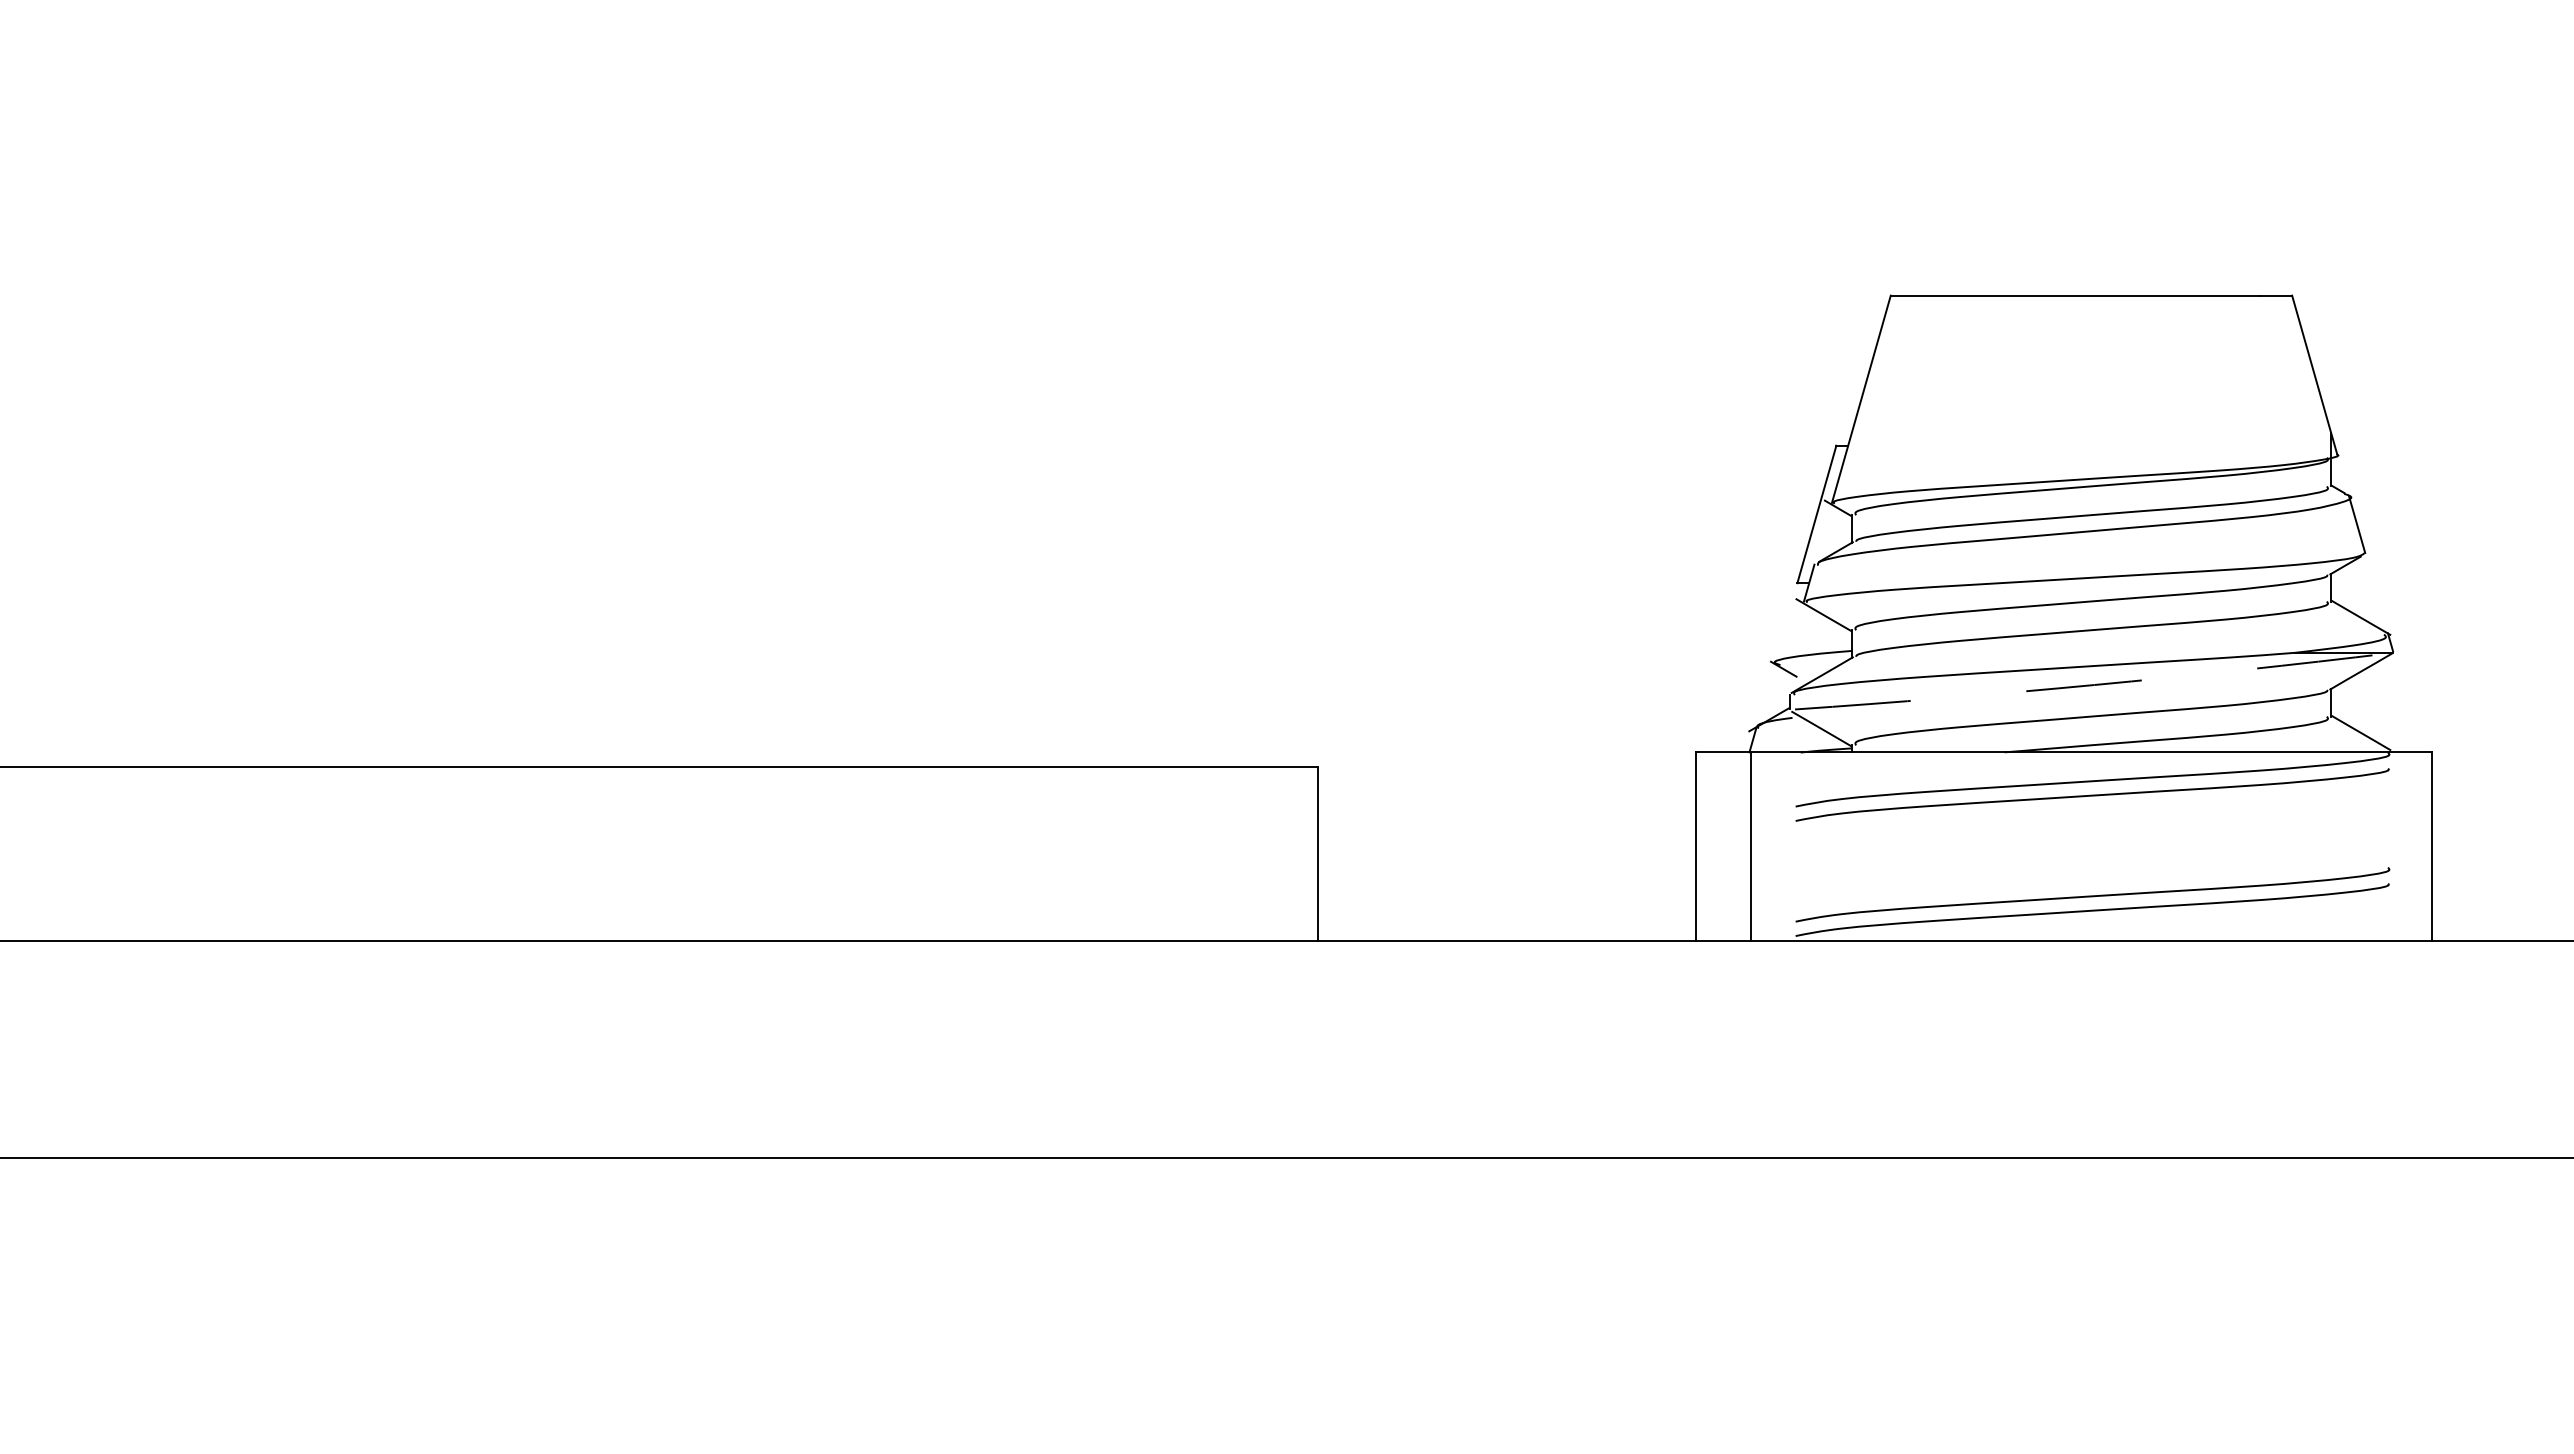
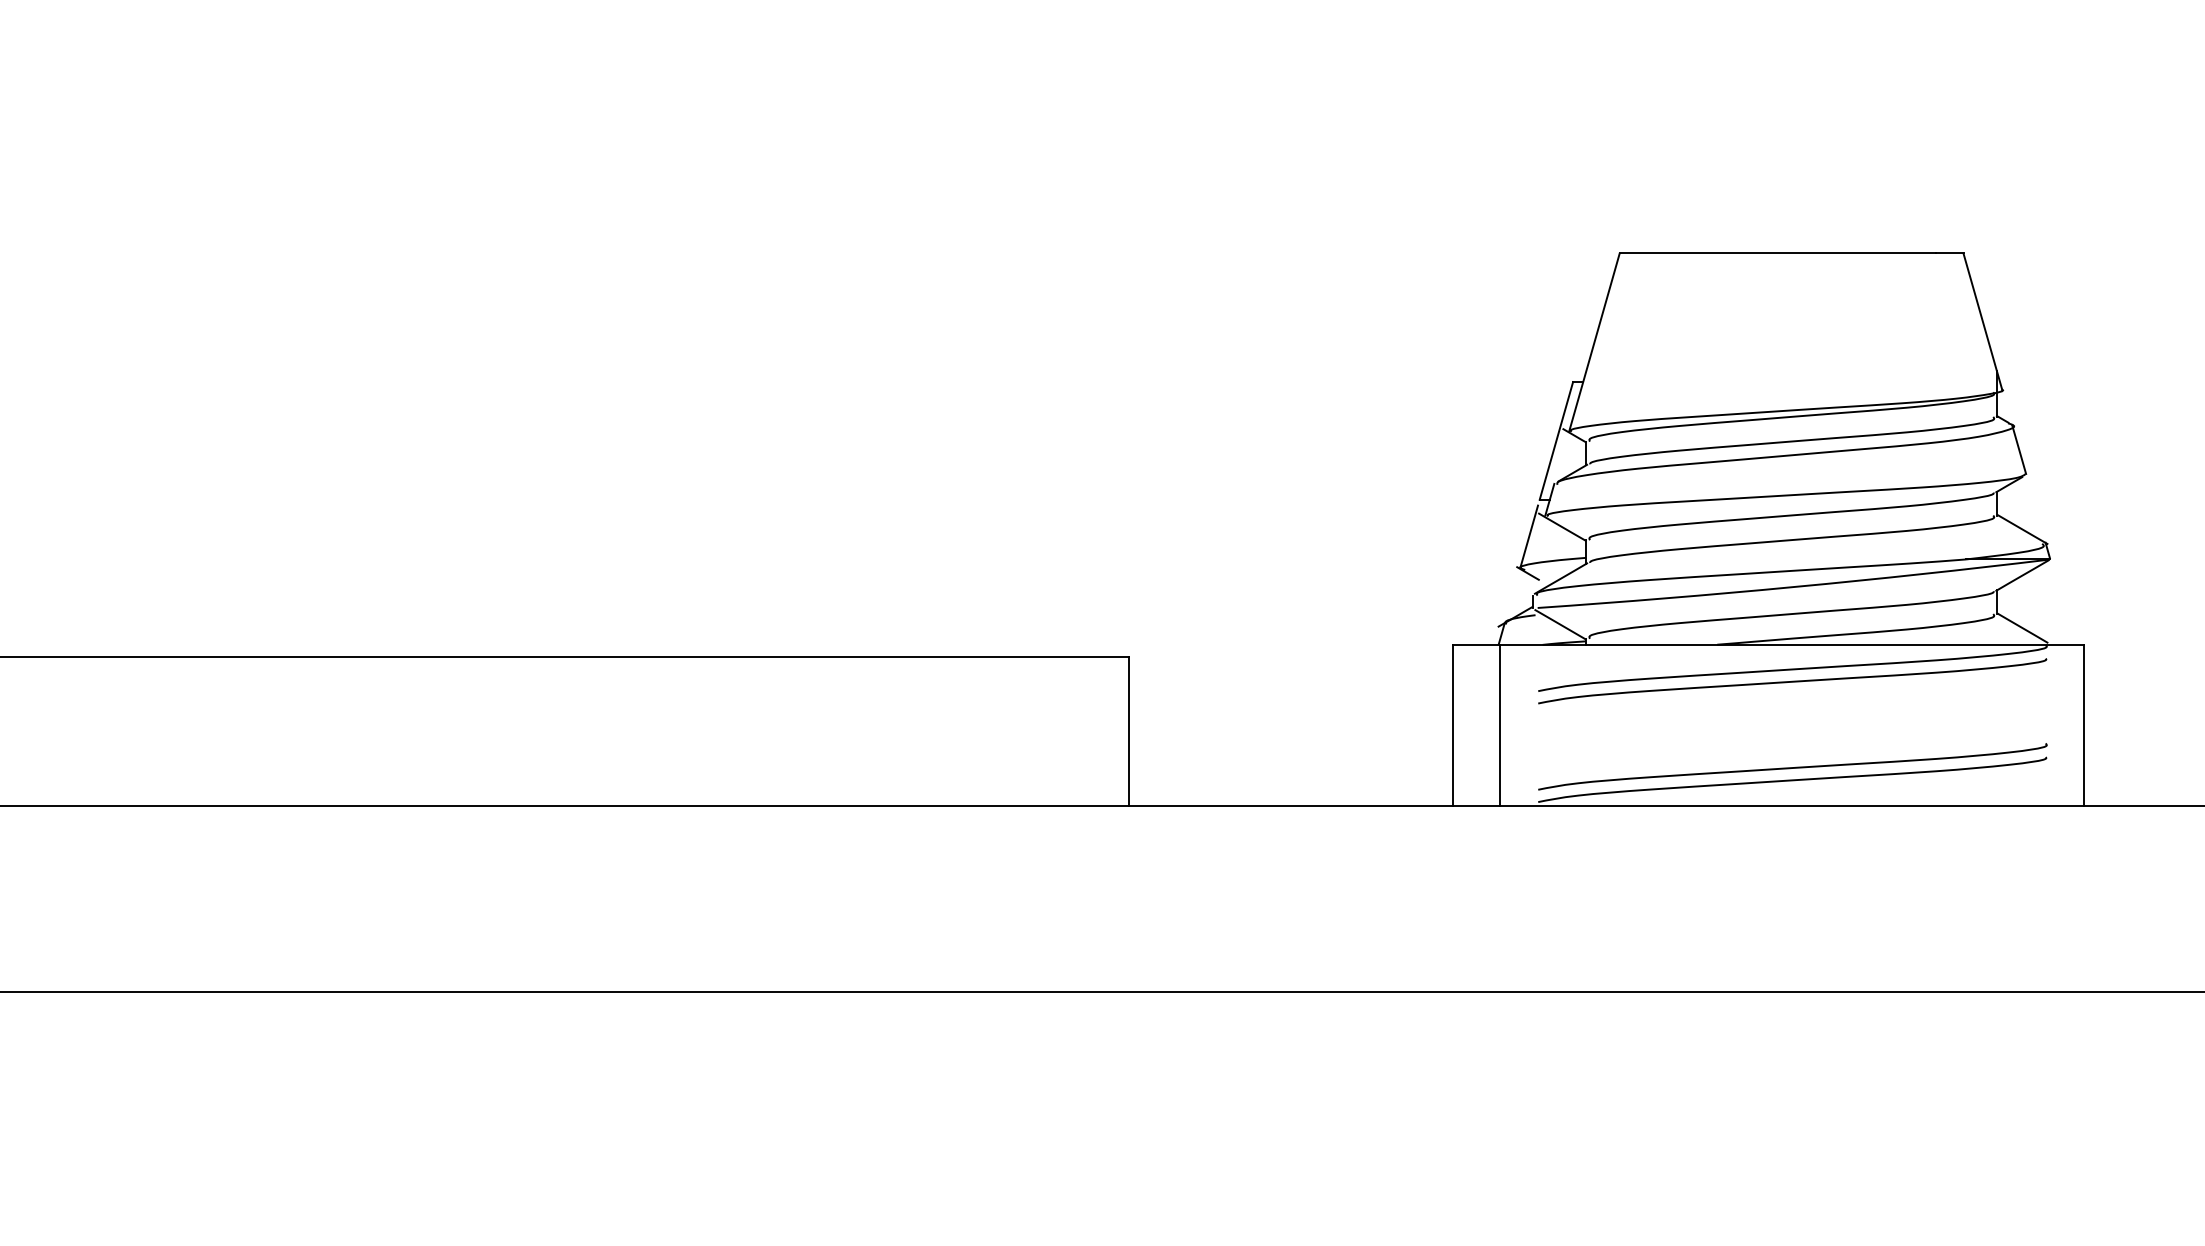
line: (1784, 625) -> (1528, 536), added
arc: (2094, 685) -> (1794, 587), dashed -> solid

